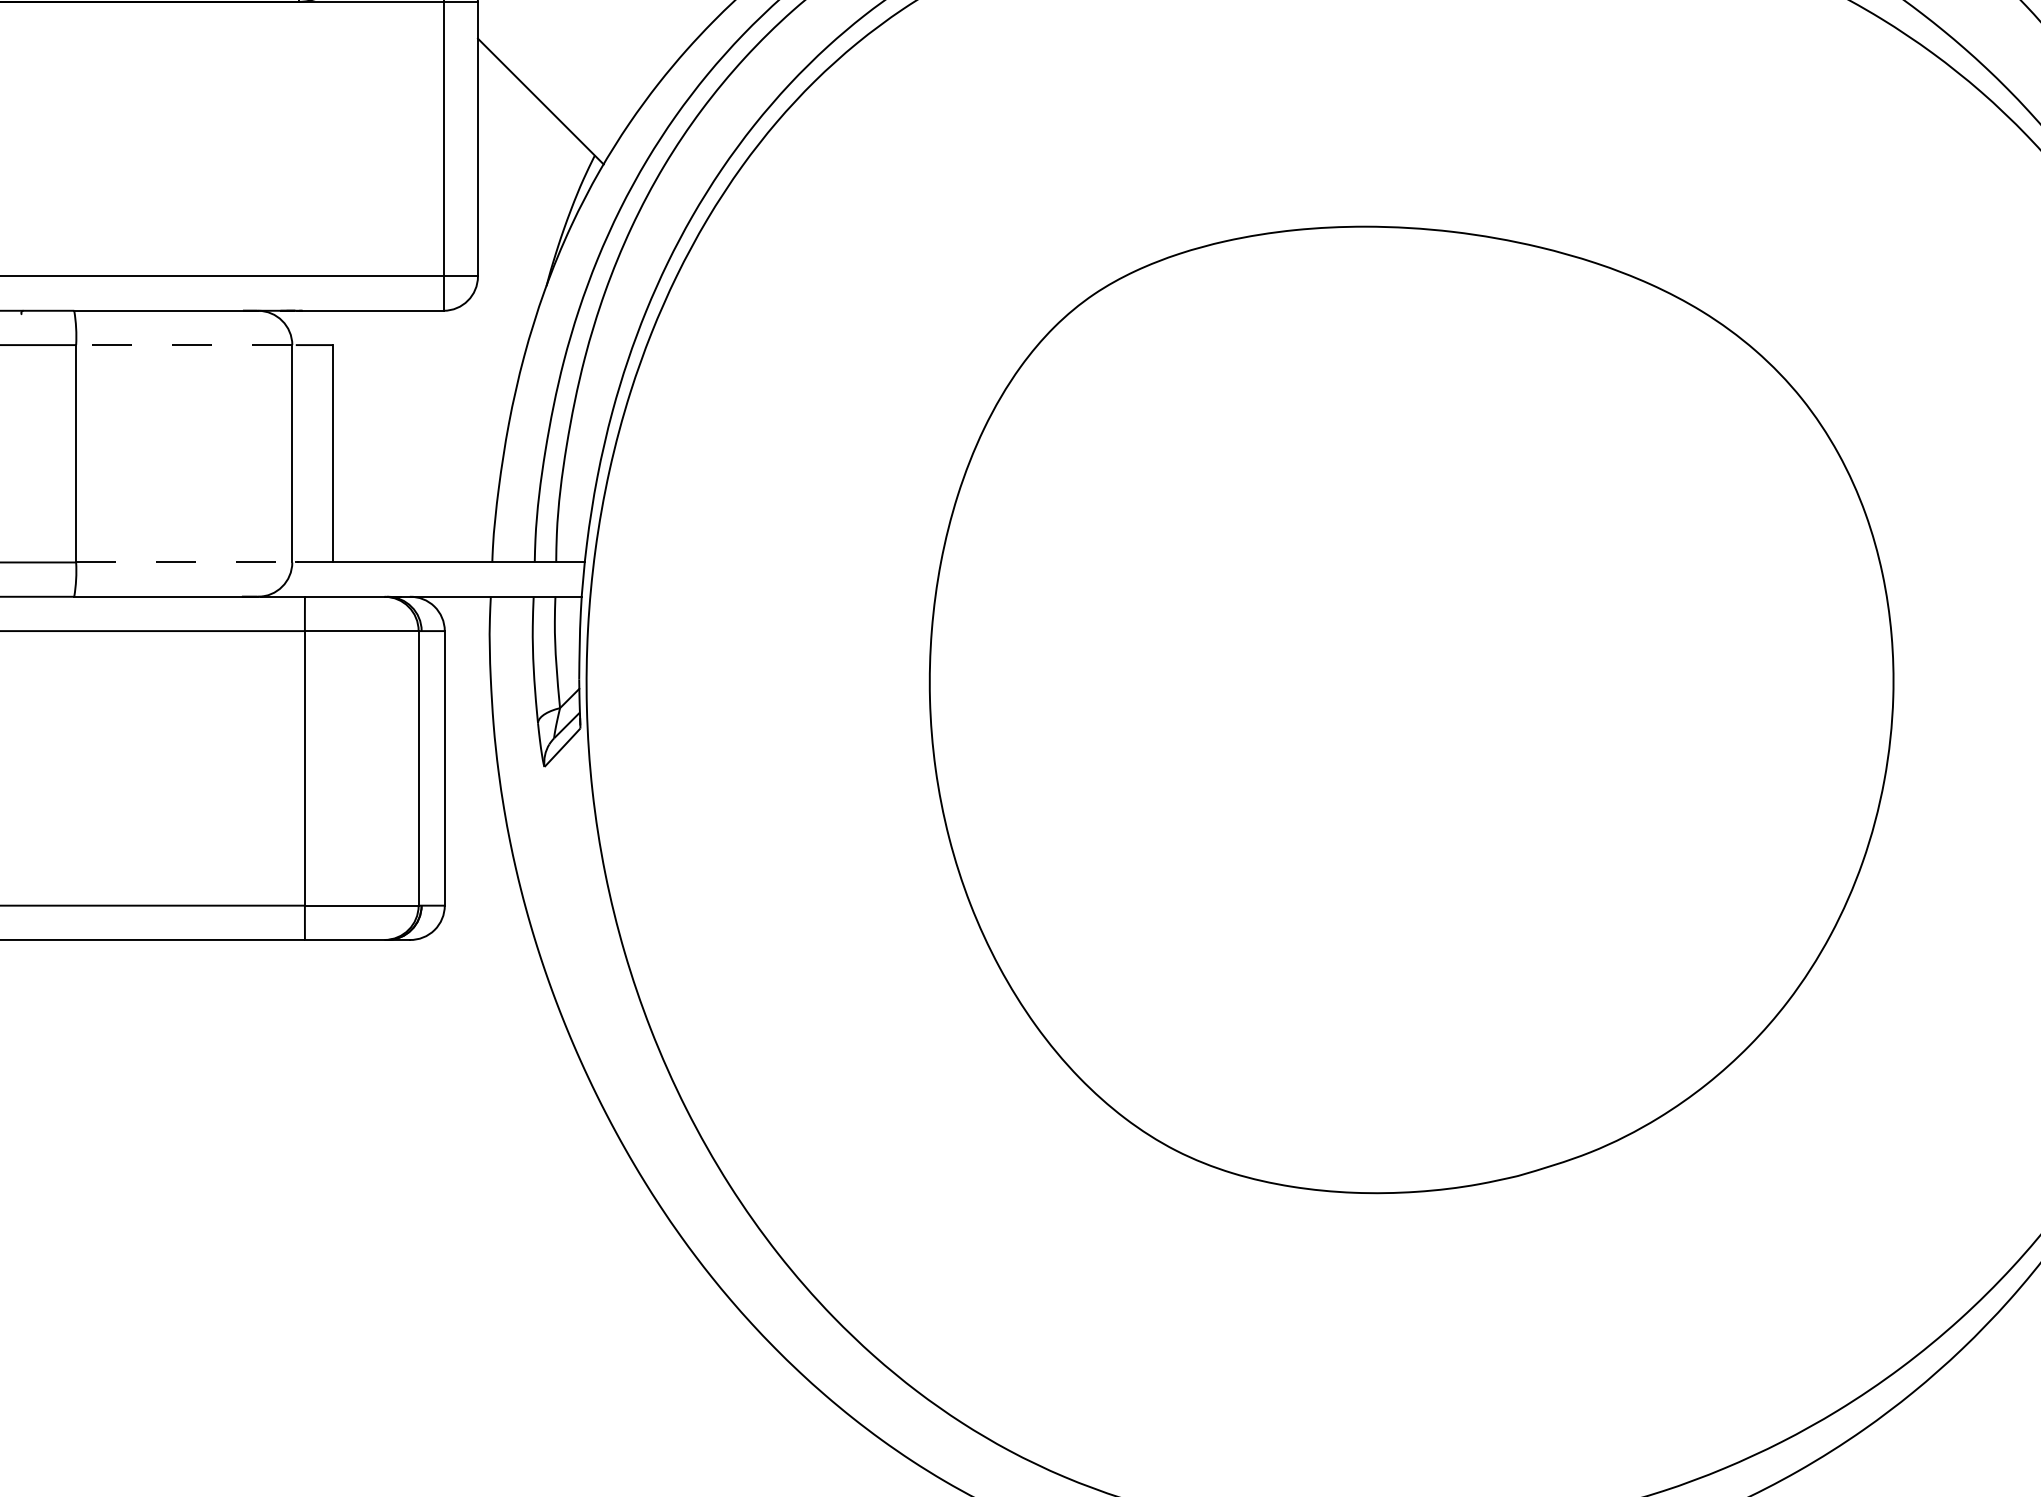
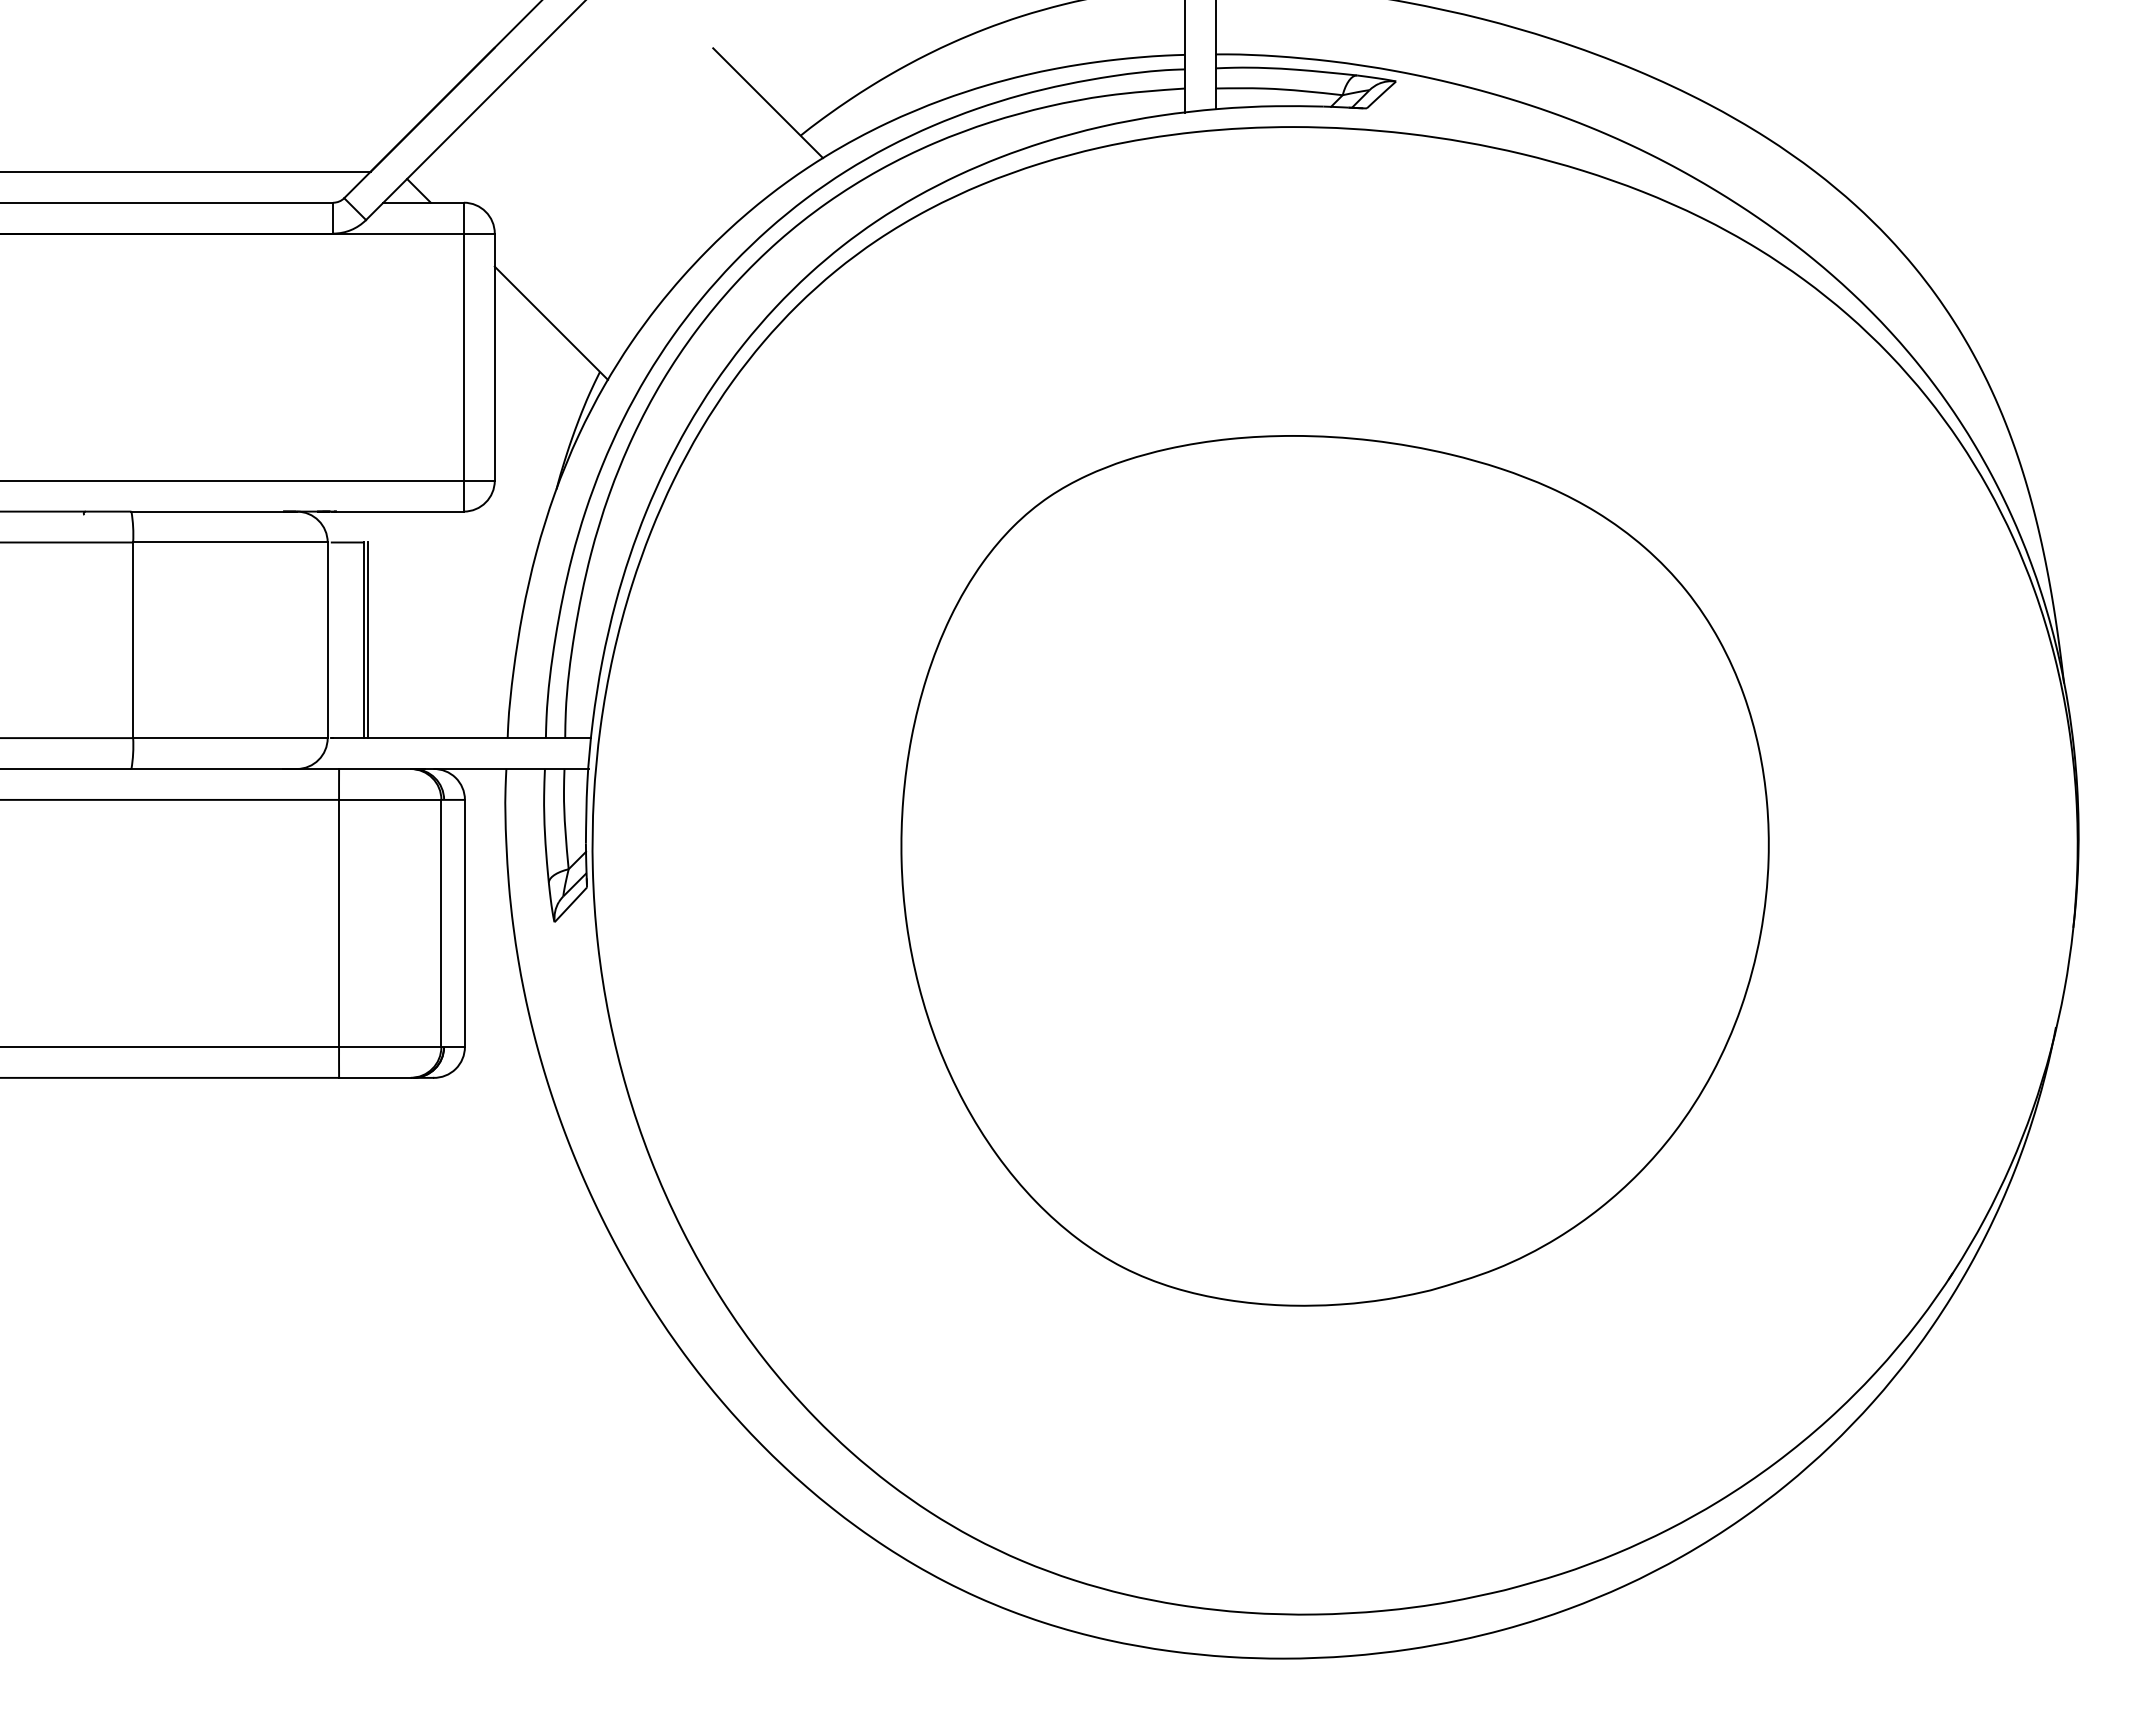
line: (183, 345) -> (229, 542), dashed -> solid
line: (336, 454) -> (367, 640), added
line: (184, 562) -> (230, 738), dashed -> solid

